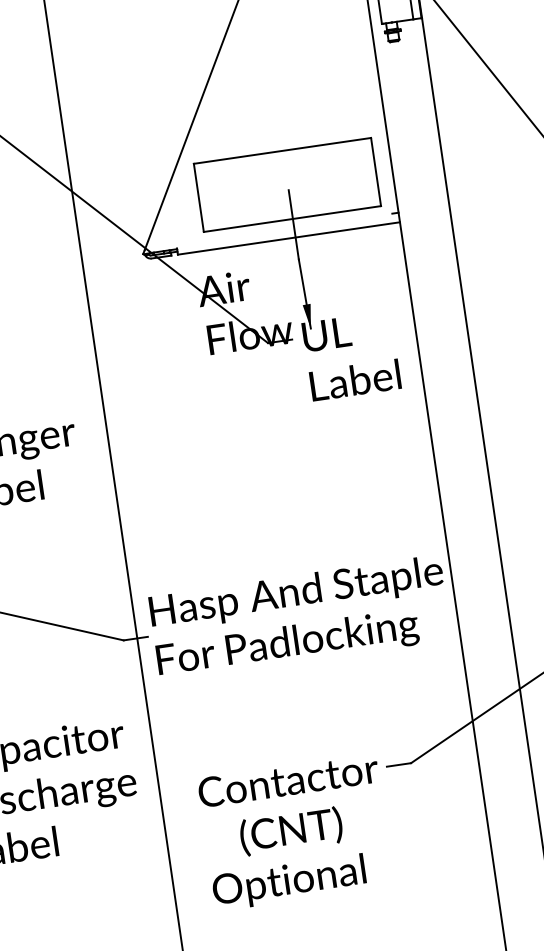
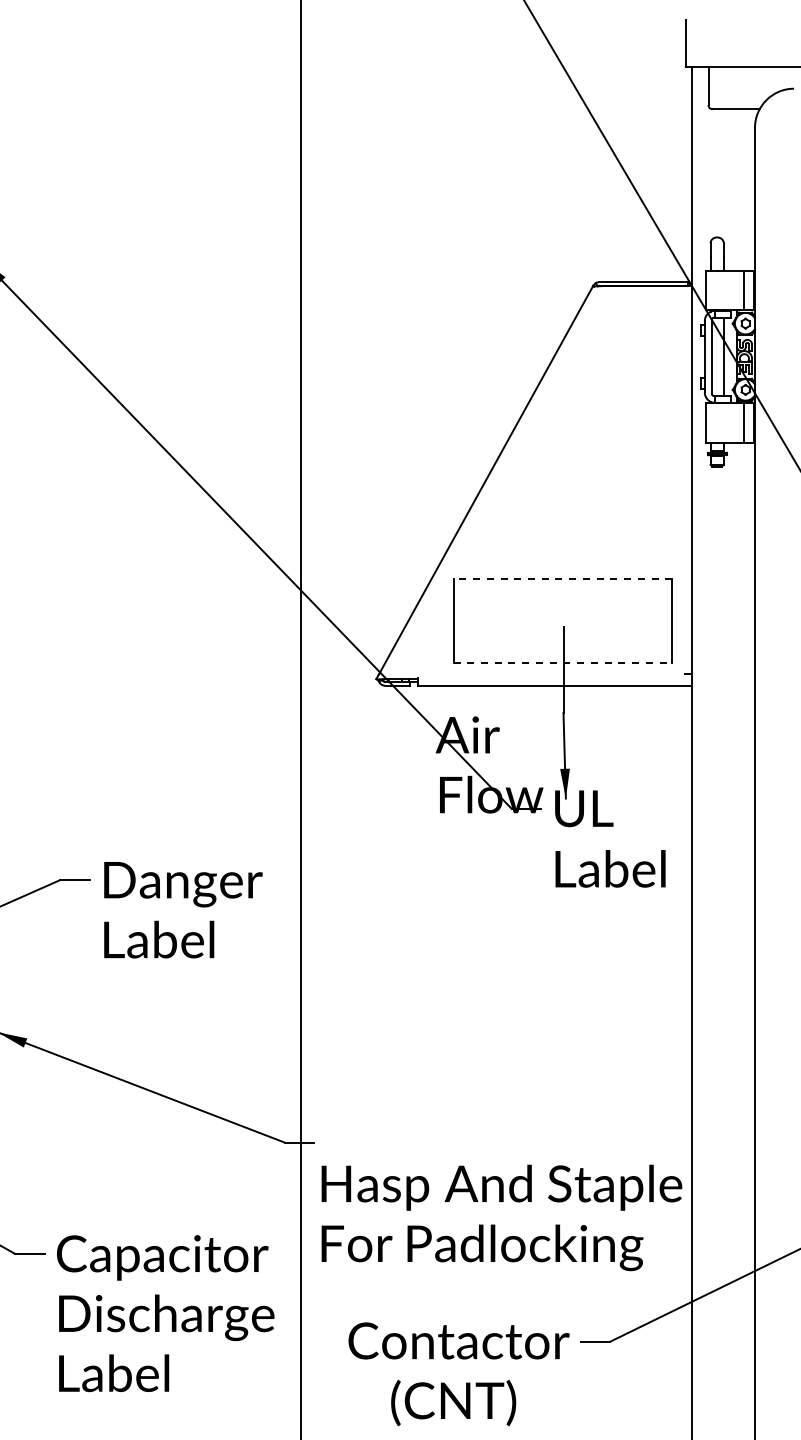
line: (282, 150) -> (562, 578), solid -> dashed
line: (292, 218) -> (563, 662), solid -> dashed
text: (299, 617) -> (501, 1217), moved

